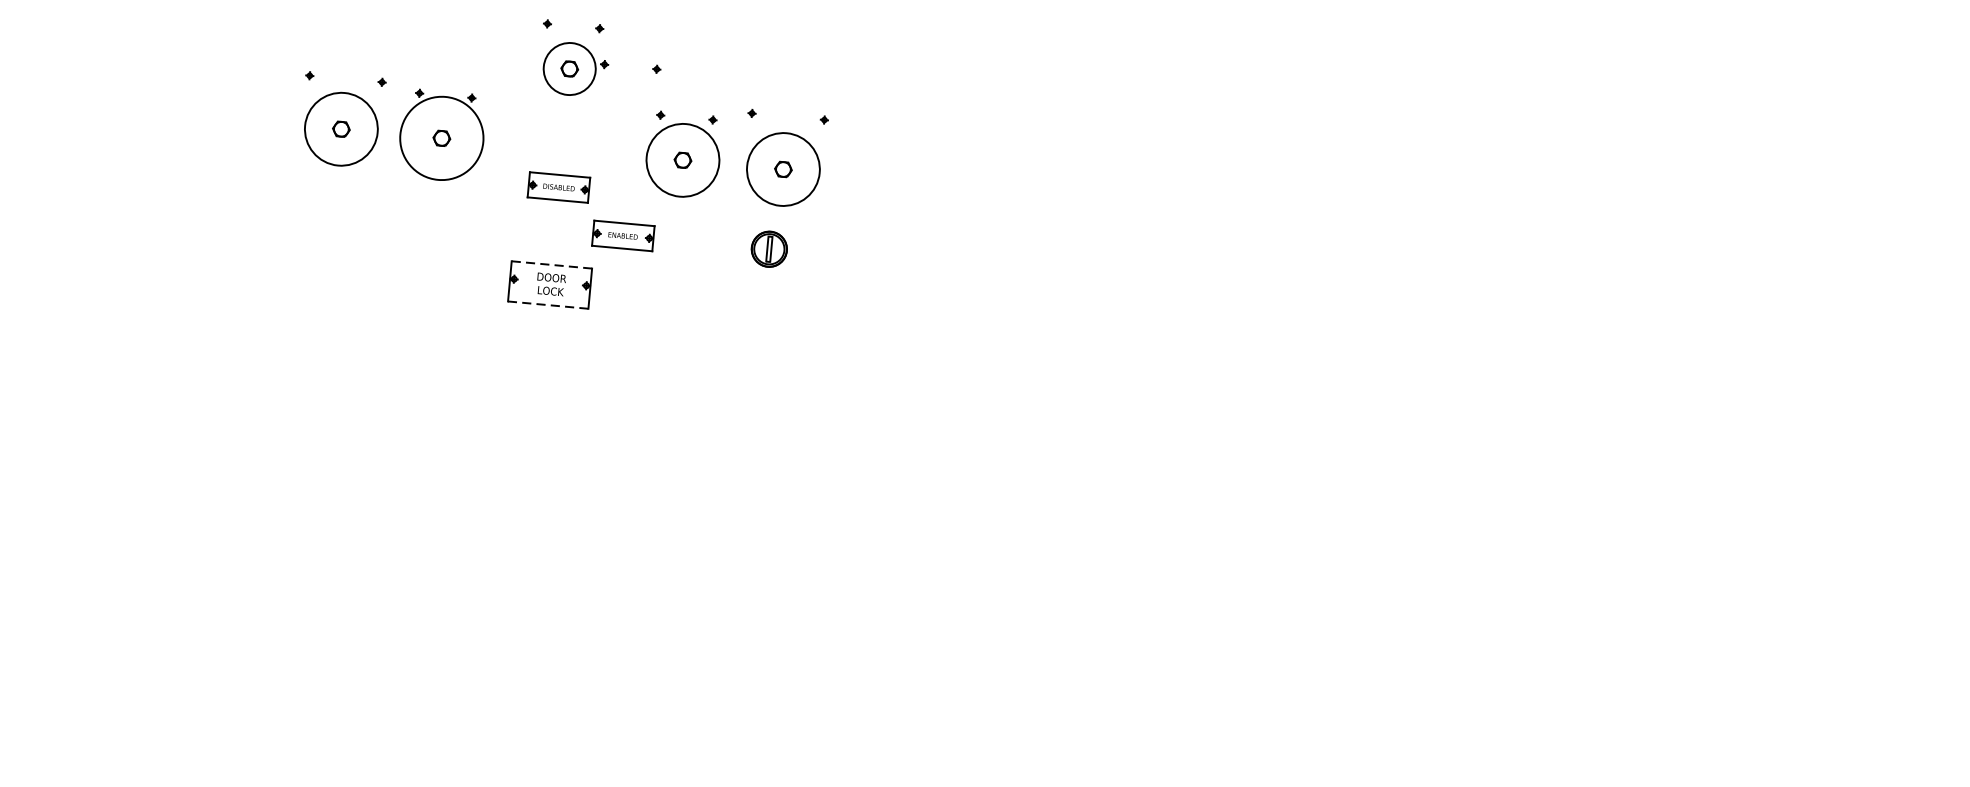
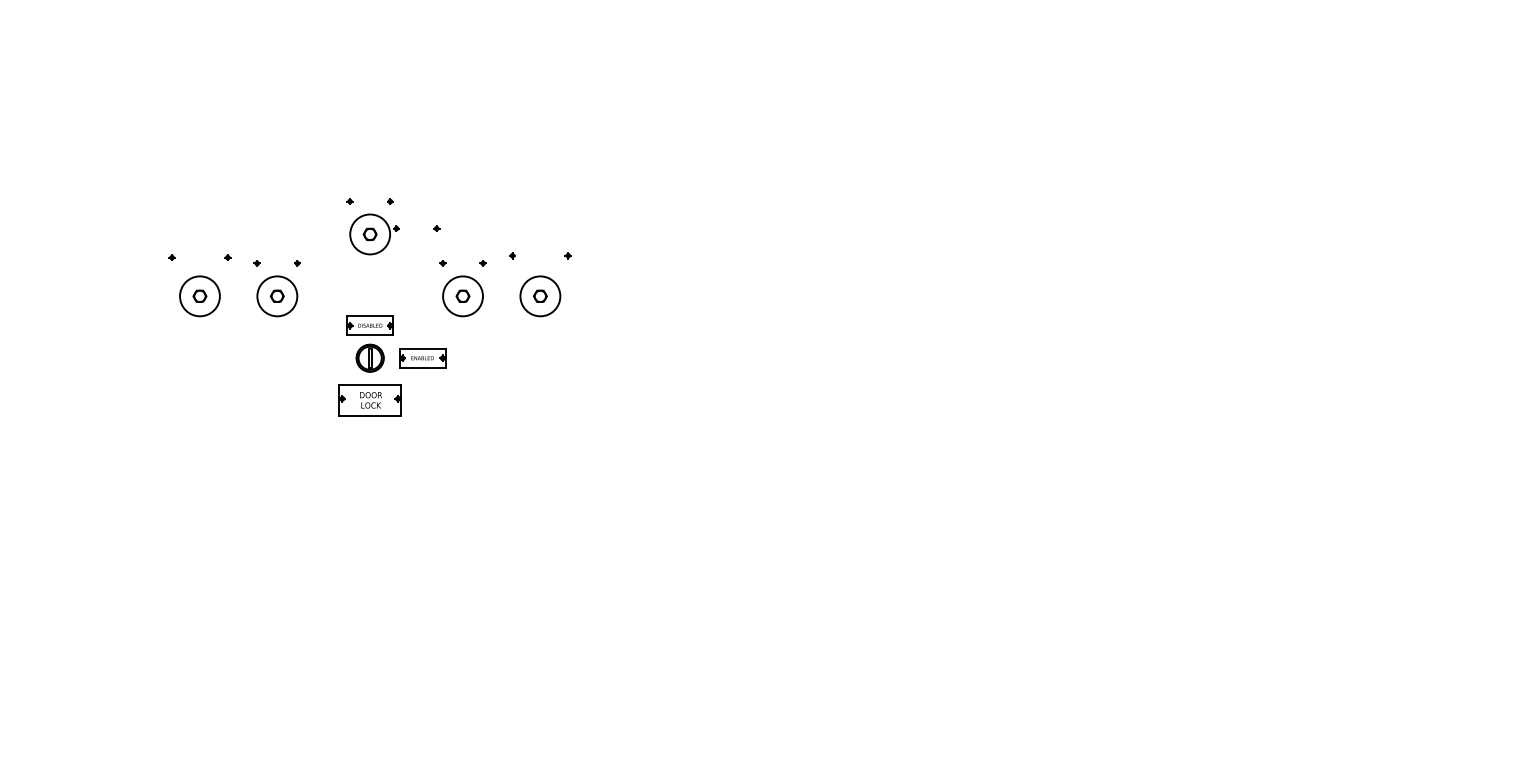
circle: (340, 129) -> (199, 296), size x0.71
circle: (442, 138) -> (277, 296), size x0.62
circle: (682, 160) -> (462, 296), size x0.71
circle: (783, 169) -> (540, 296), size x0.71
part: (768, 248) -> (369, 357), moved
line: (552, 265) -> (370, 385), dashed -> solid
line: (548, 305) -> (370, 416), dashed -> solid

